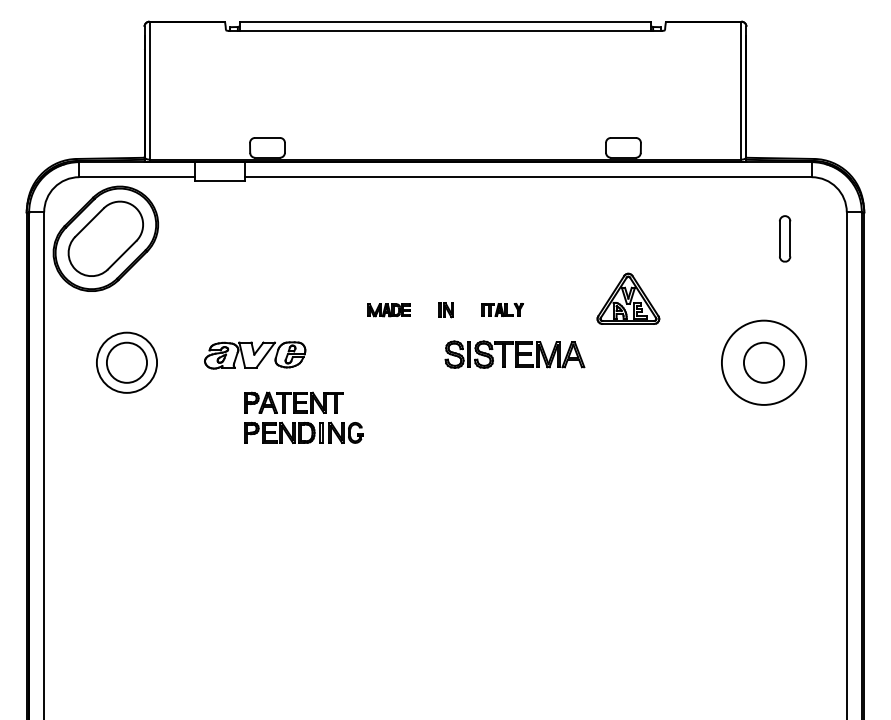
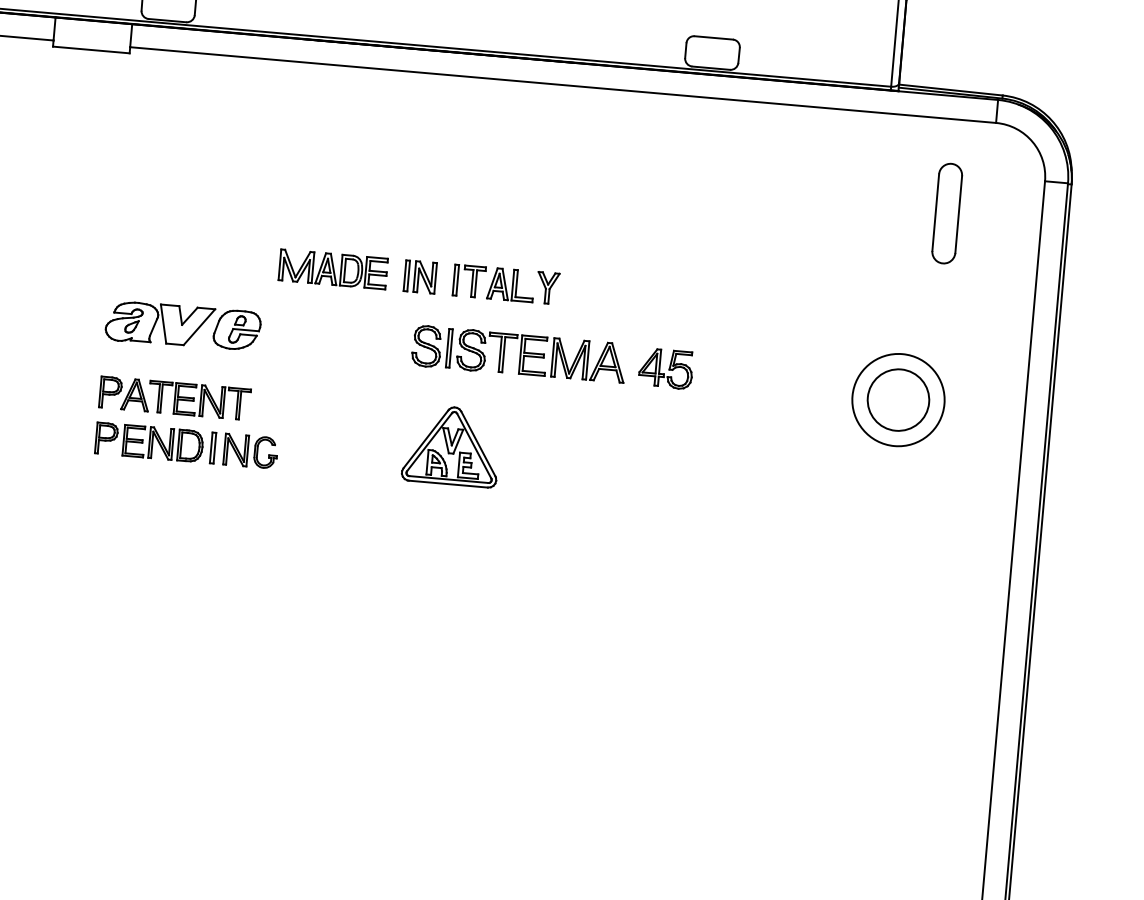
part: (784, 238) -> (946, 212), size x1.43
part: (628, 298) -> (451, 445), moved
part: (502, 309) -> (506, 283), size x1.67
part: (388, 310) -> (331, 270), size x1.67
part: (445, 310) -> (418, 277), size x1.43
part: (255, 355) -> (183, 326), moved
part: (611, 355) -> (666, 368), added
circle: (763, 362) -> (897, 399), size x0.71

